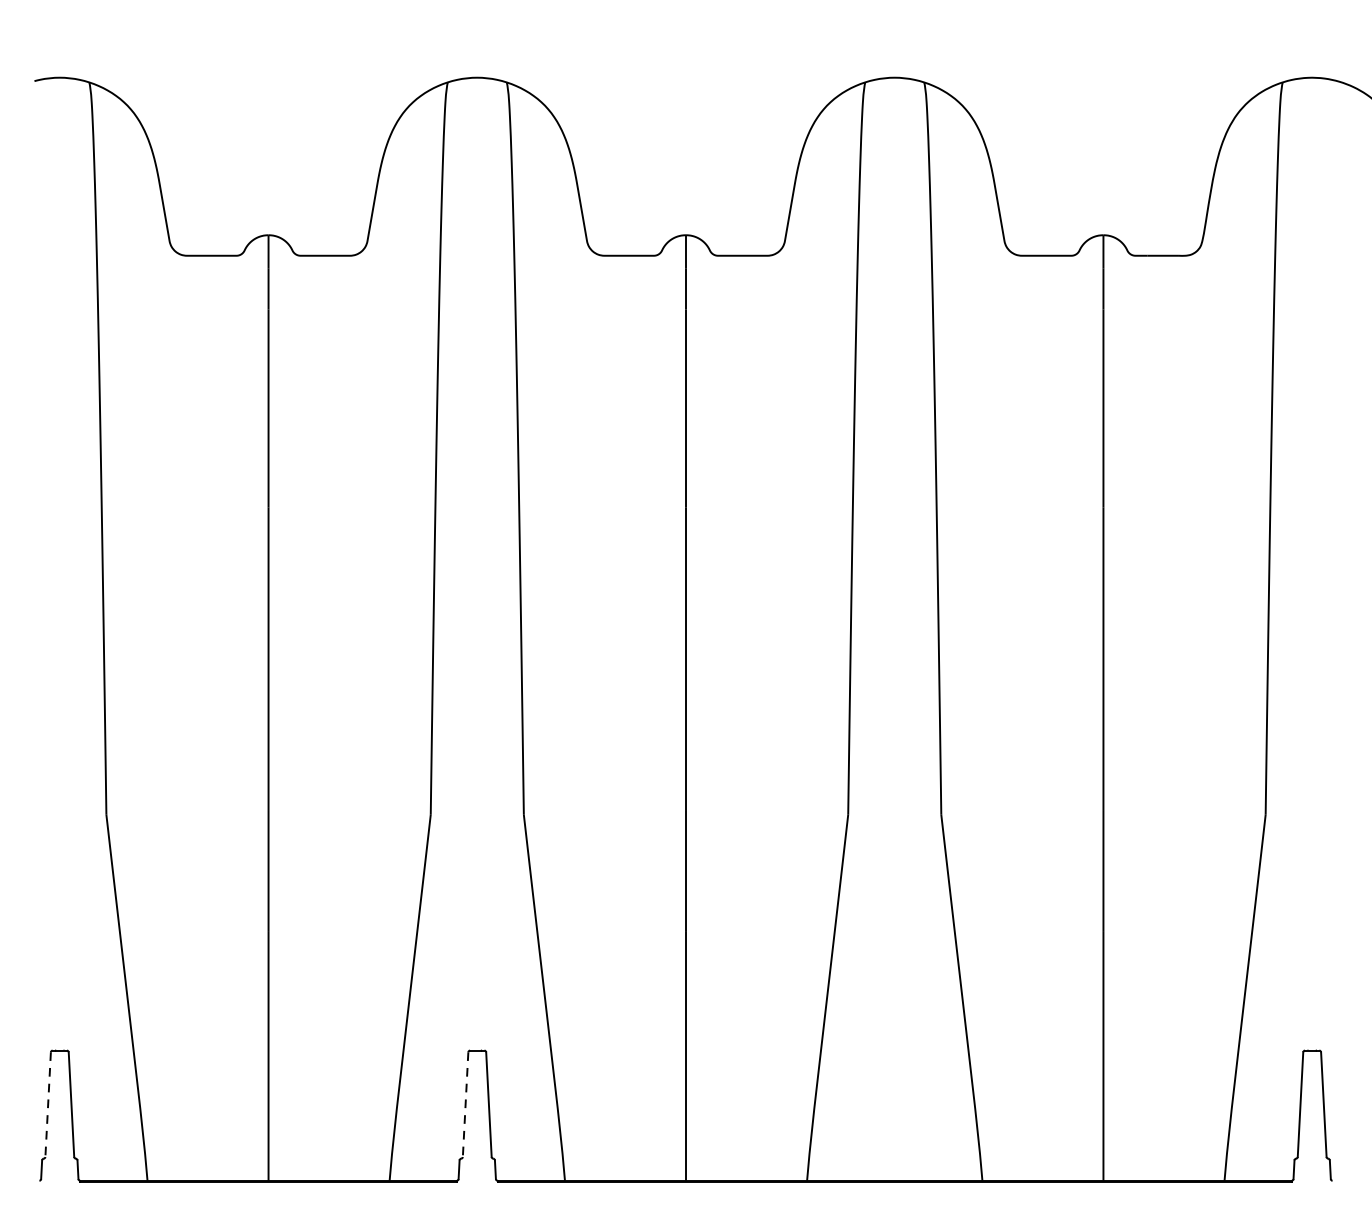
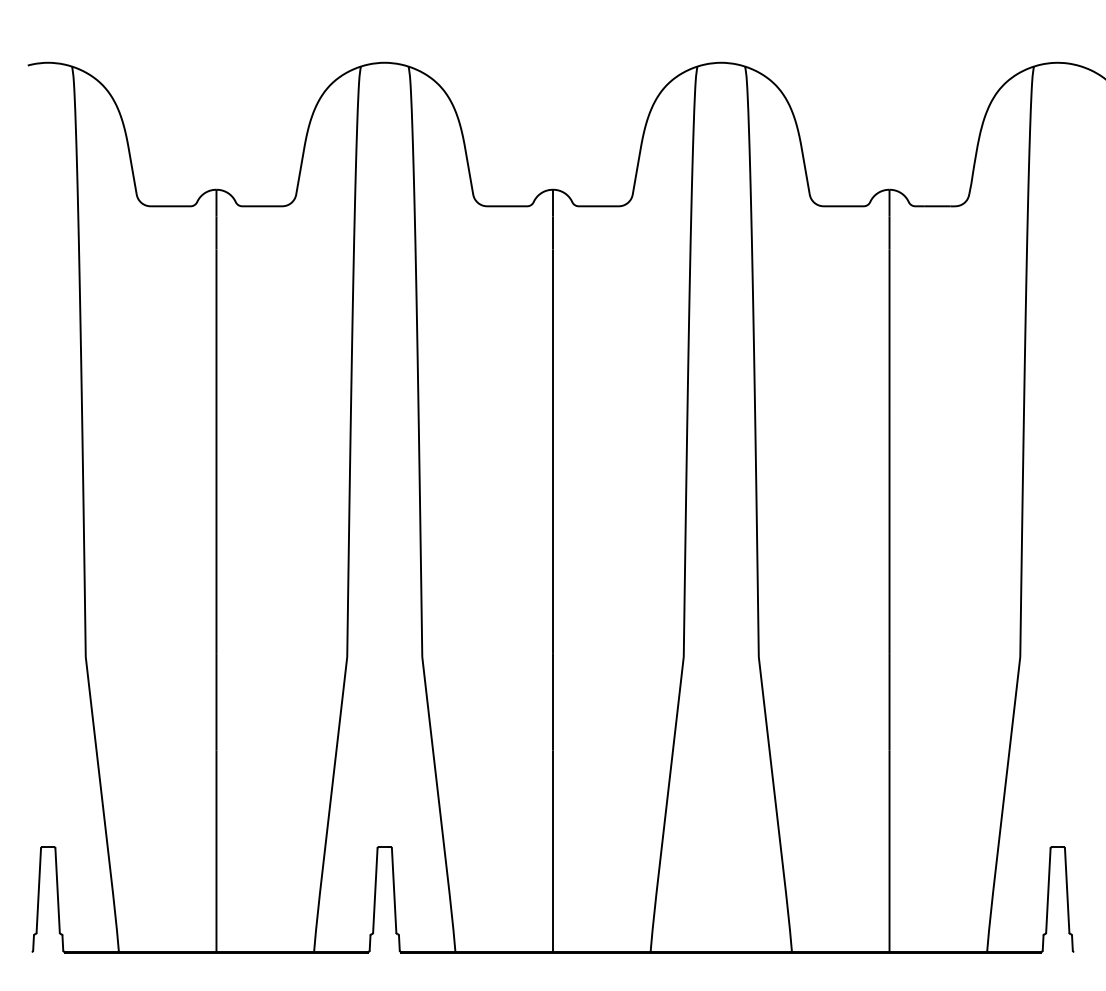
line: (47, 1105) -> (38, 891), dashed -> solid
line: (465, 1105) -> (375, 891), dashed -> solid

